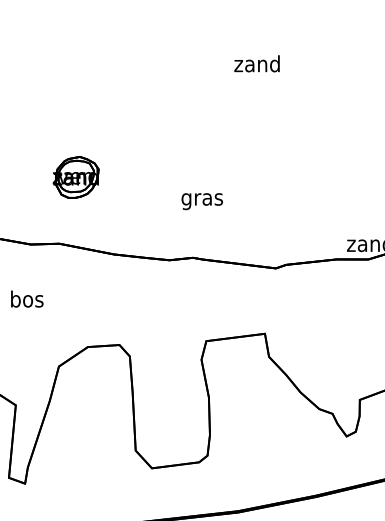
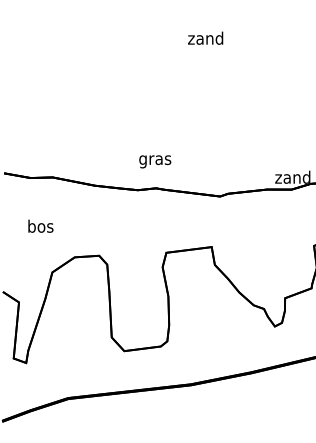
part: (75, 176) -> (65, 125), removed
text: (202, 201) -> (155, 161), moved
text: (26, 298) -> (40, 225), moved

